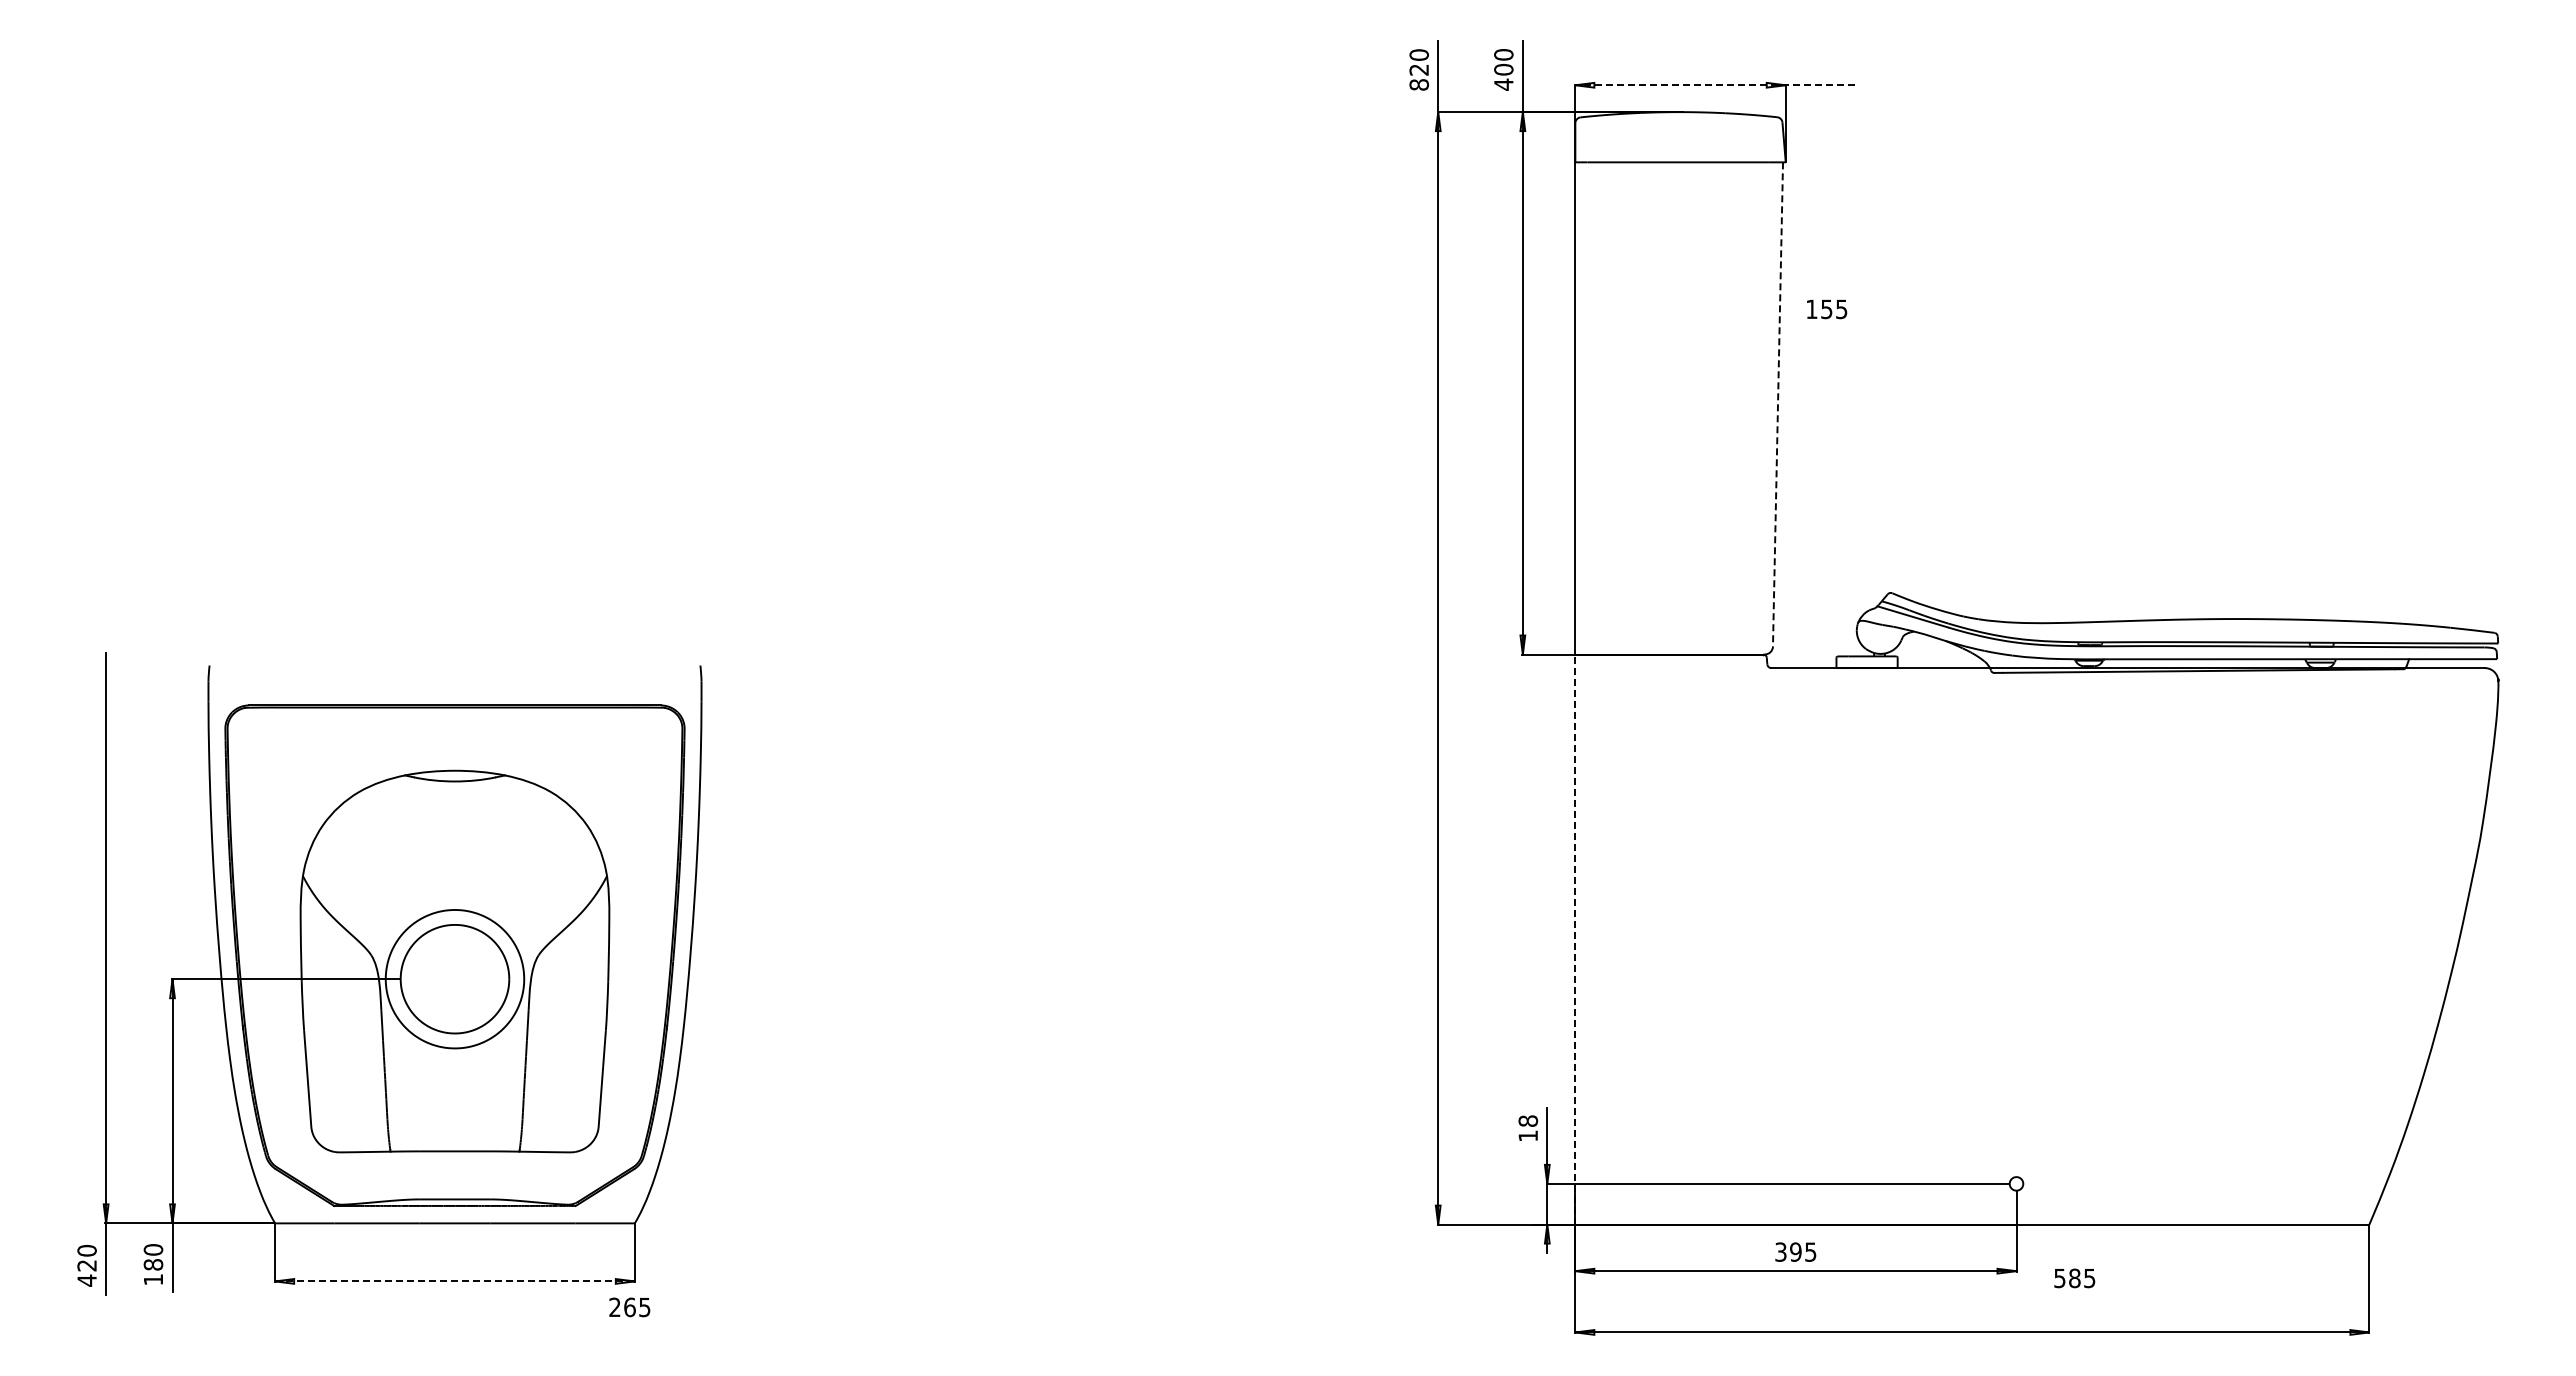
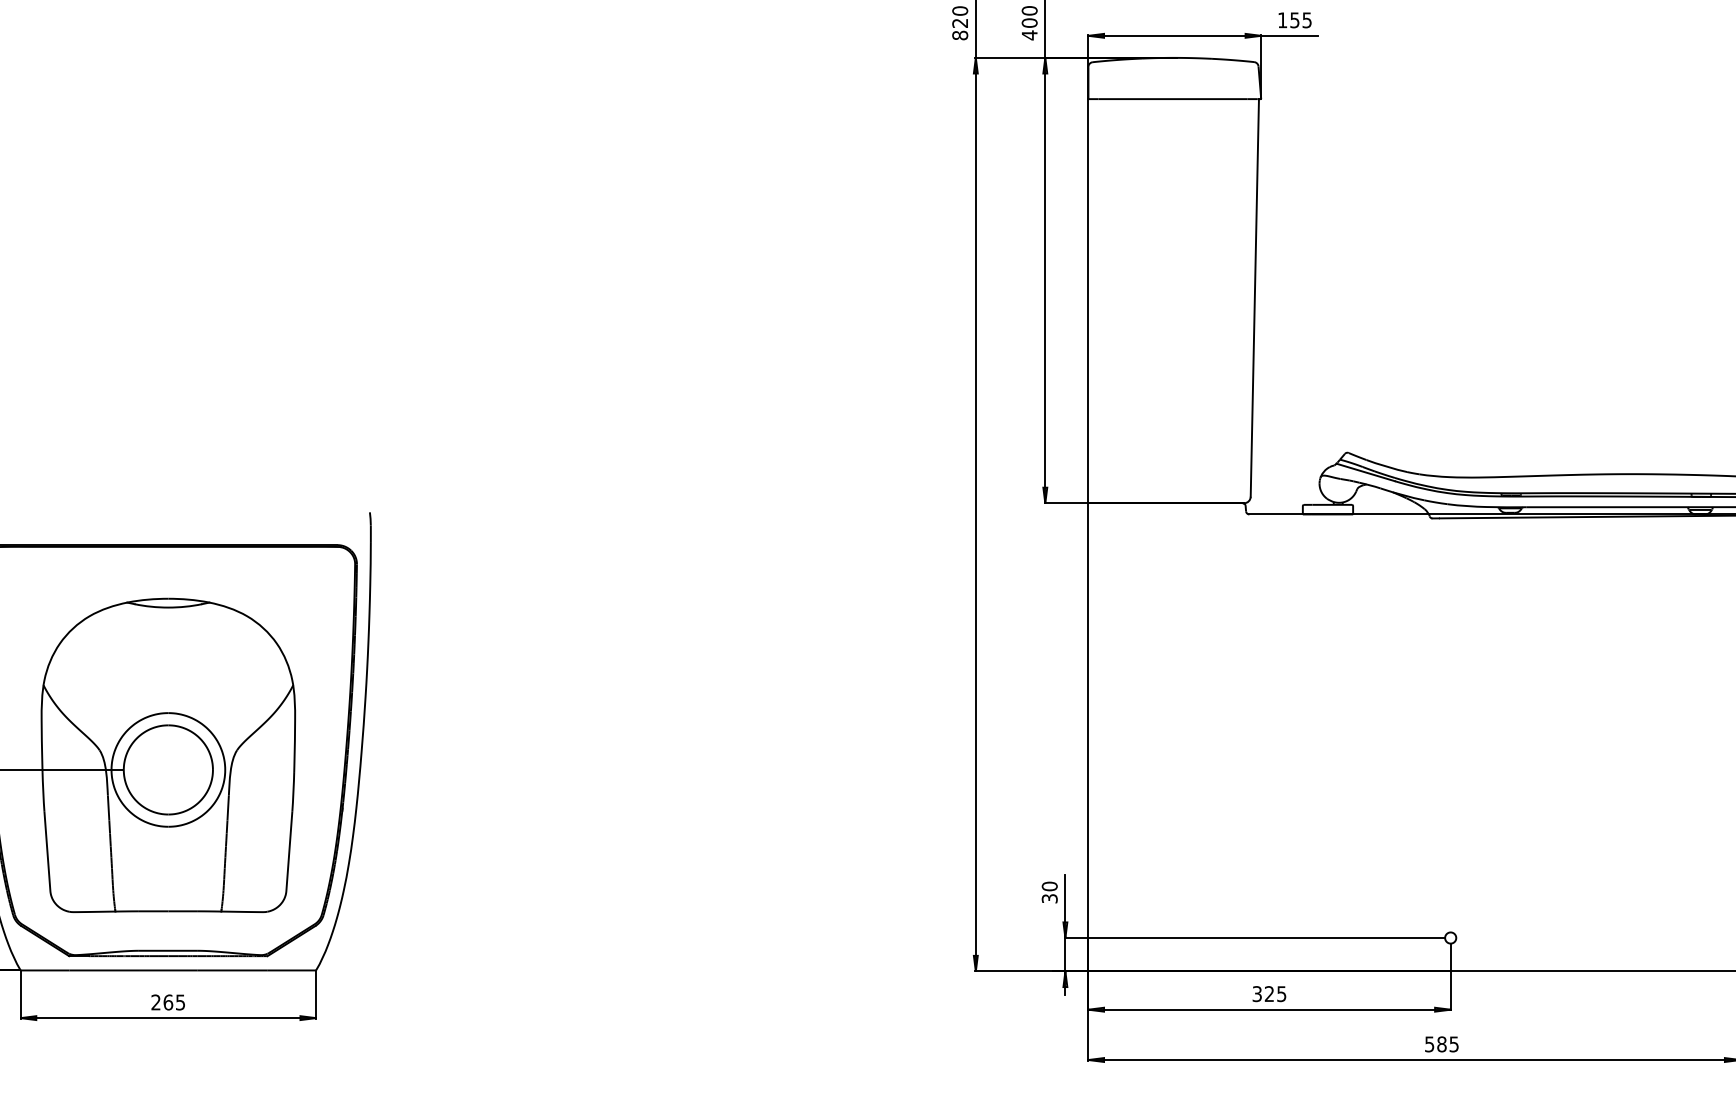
line: (1715, 85) -> (1203, 36), dashed -> solid
text: (1827, 309) -> (1295, 20), moved
line: (1777, 404) -> (1254, 297), dashed -> solid
line: (1575, 939) -> (1088, 737), dashed -> solid
text: (1528, 1128) -> (1049, 892), 18 -> 30
text: (1795, 1251) -> (1269, 993), 395 -> 325
text: (2074, 1278) -> (1441, 1044), moved
line: (455, 1281) -> (168, 1018), dashed -> solid
text: (629, 1307) -> (167, 1002), moved

